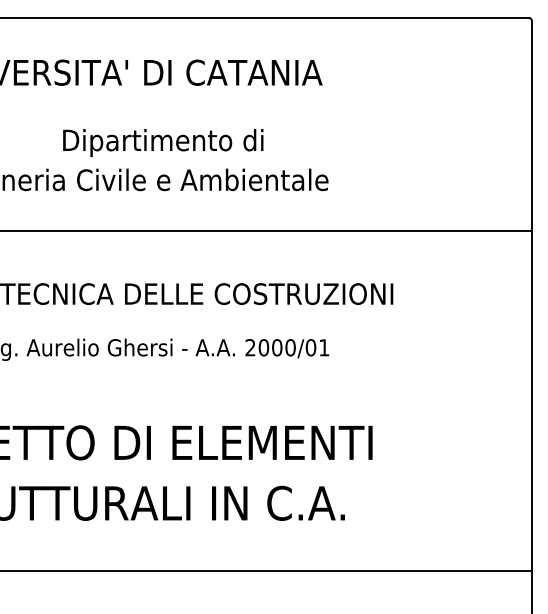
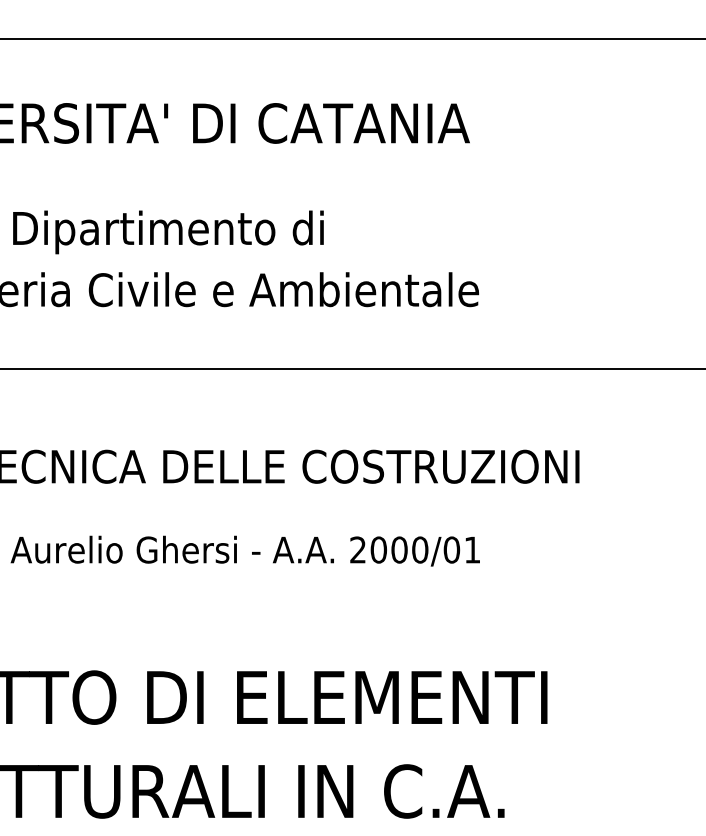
text: (163, 143) -> (168, 233), moved

